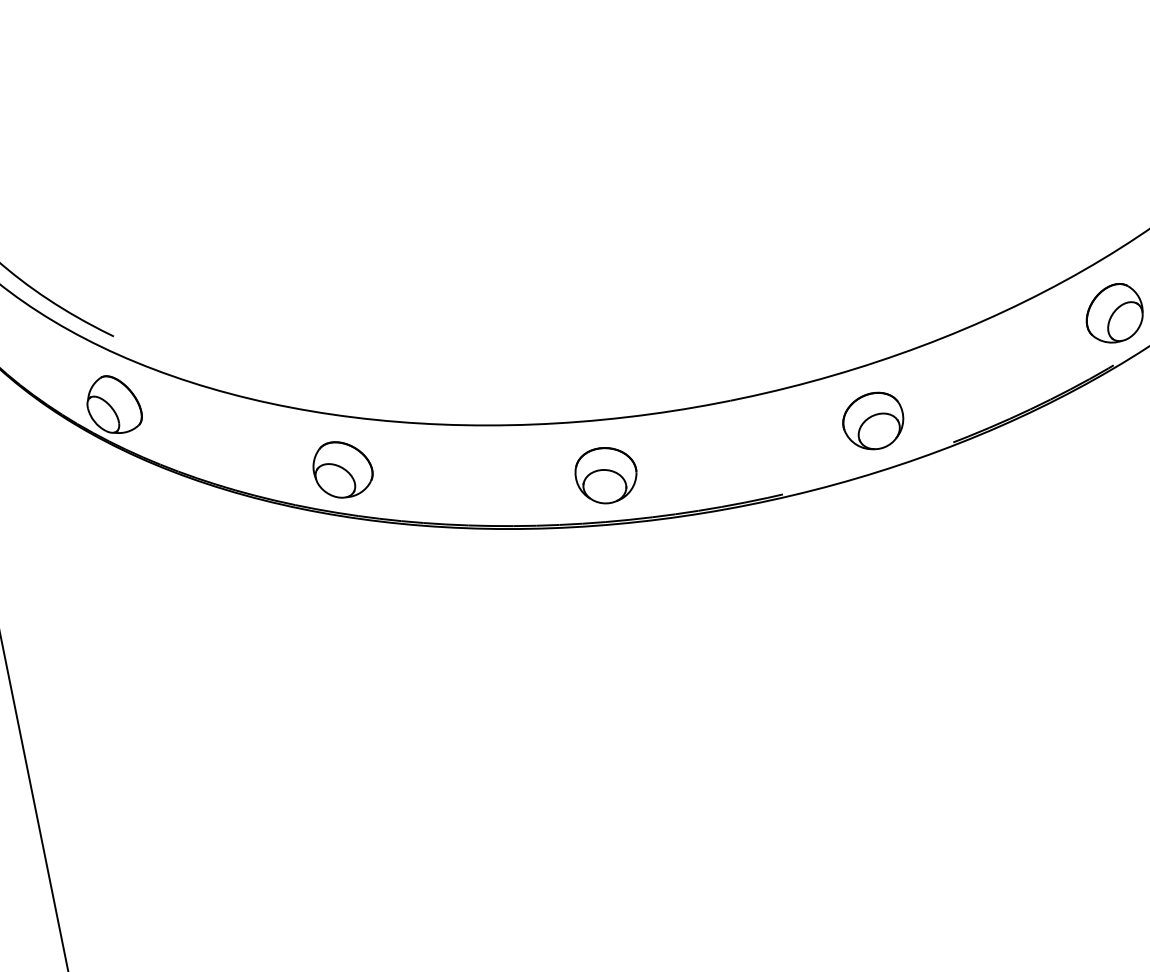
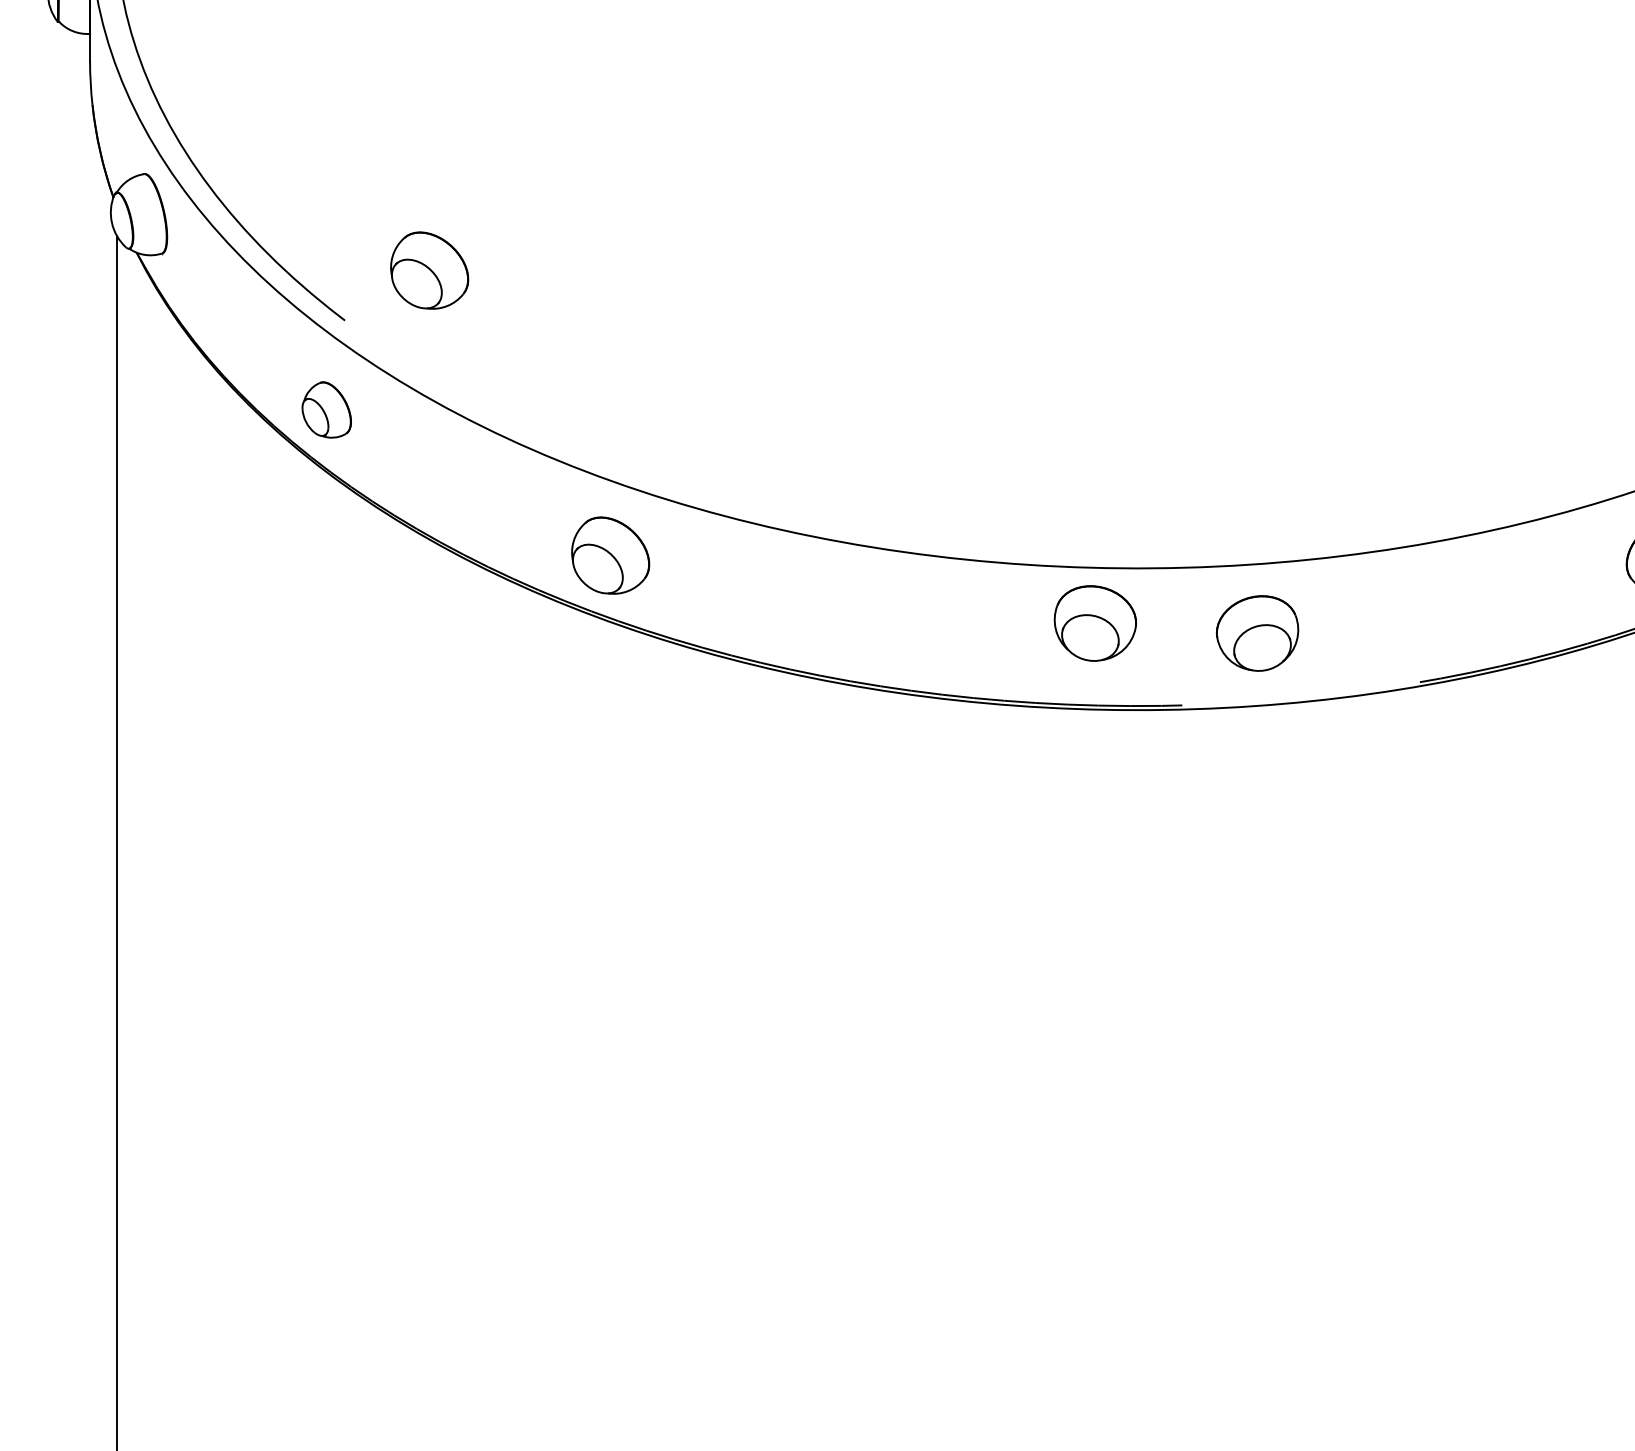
part: (168, 287) -> (429, 270), added
part: (113, 404) -> (326, 409), size x0.7
part: (873, 421) -> (1257, 633), moved
part: (605, 475) -> (1094, 623), moved

